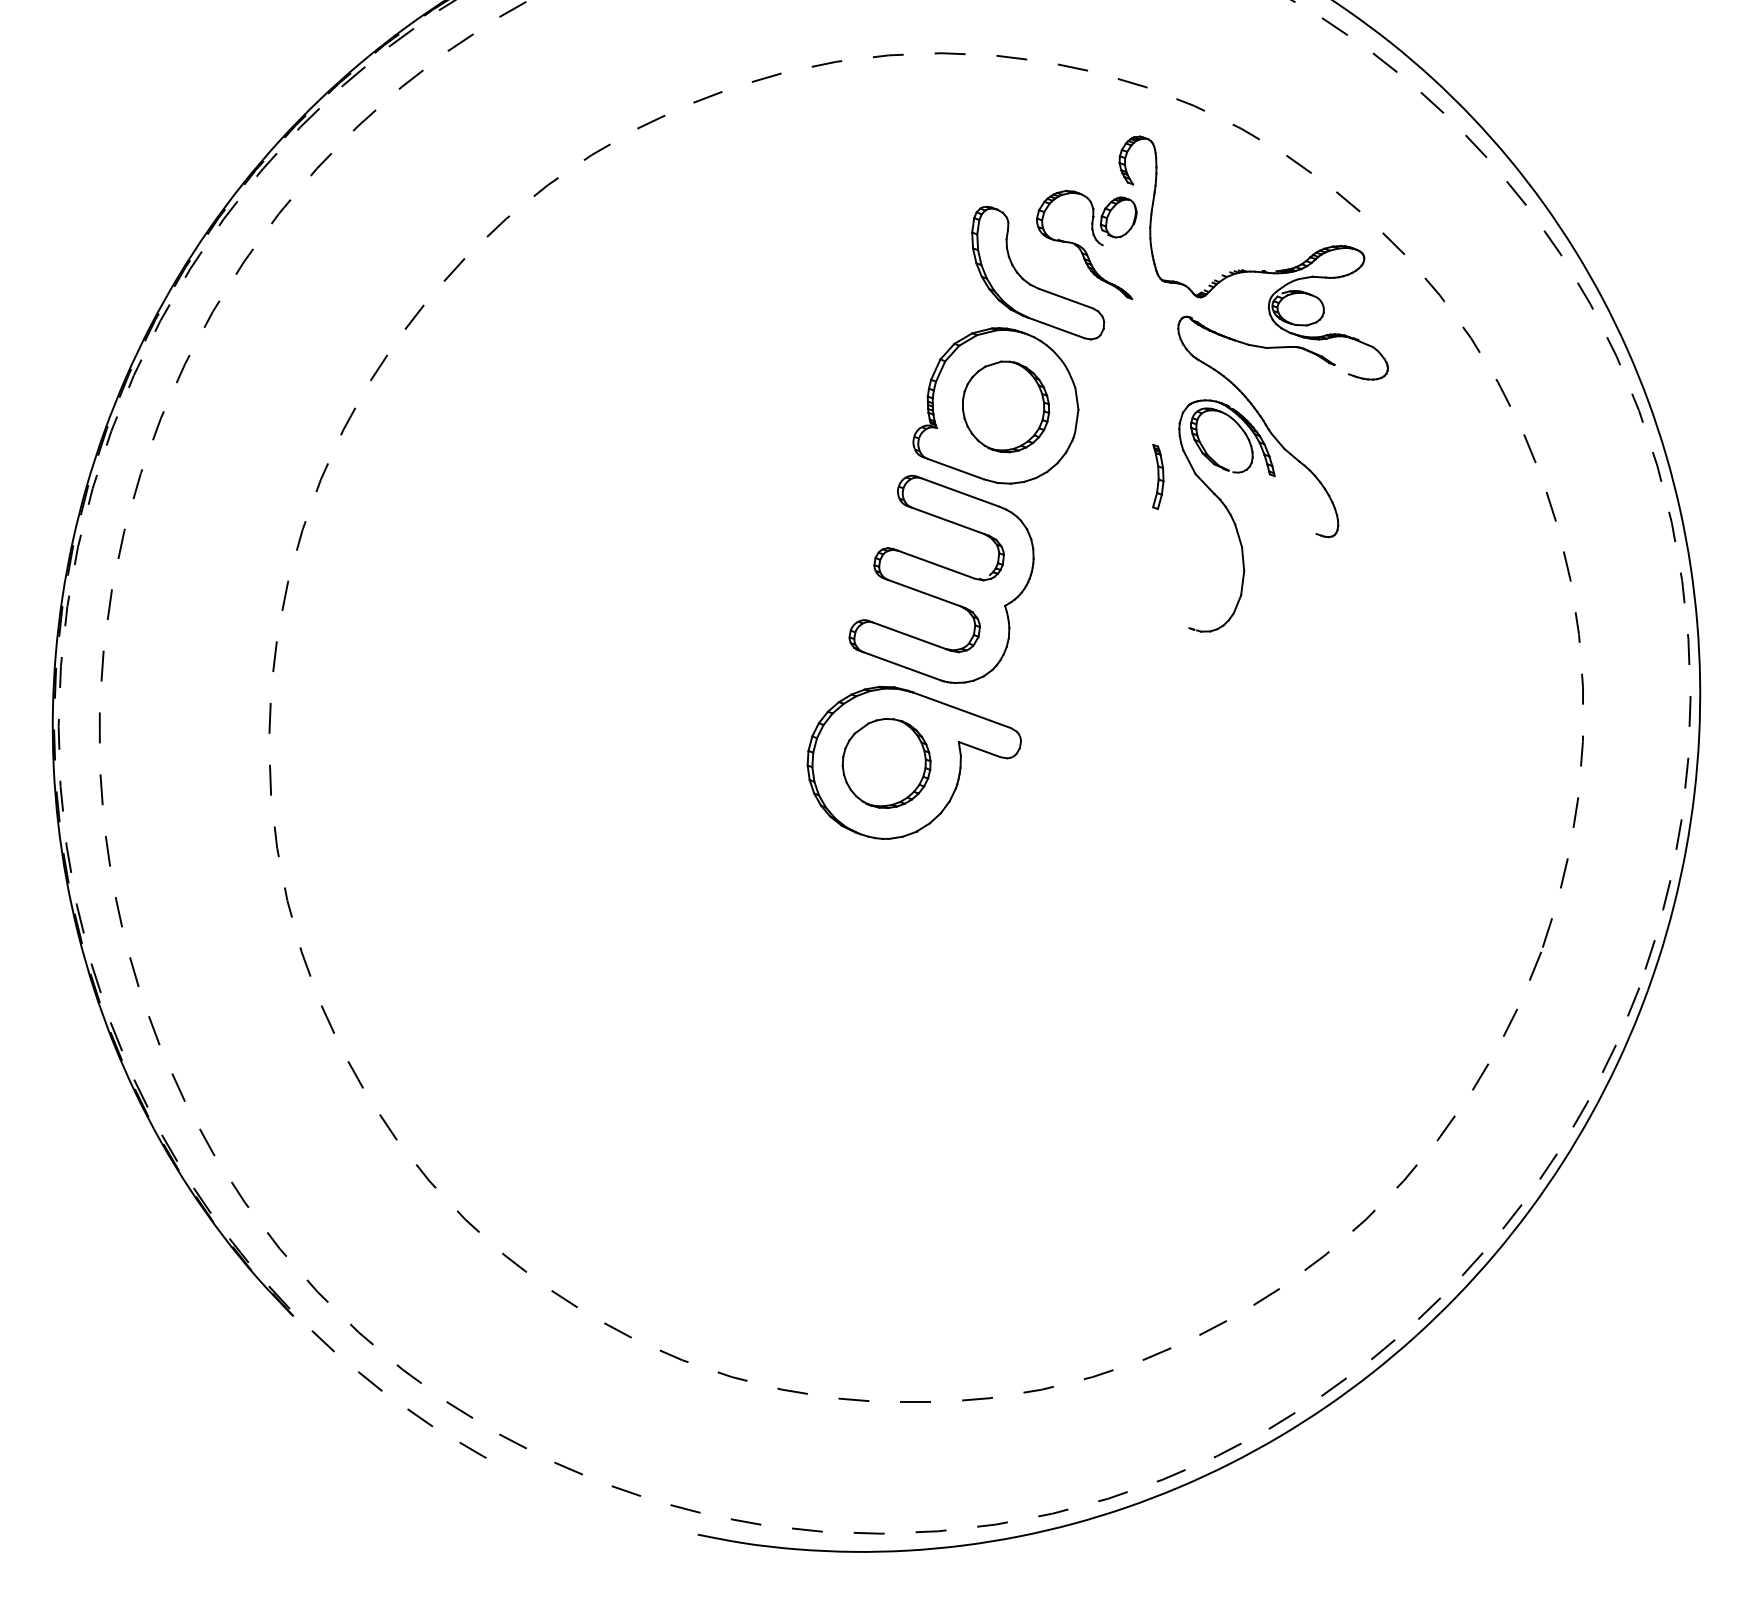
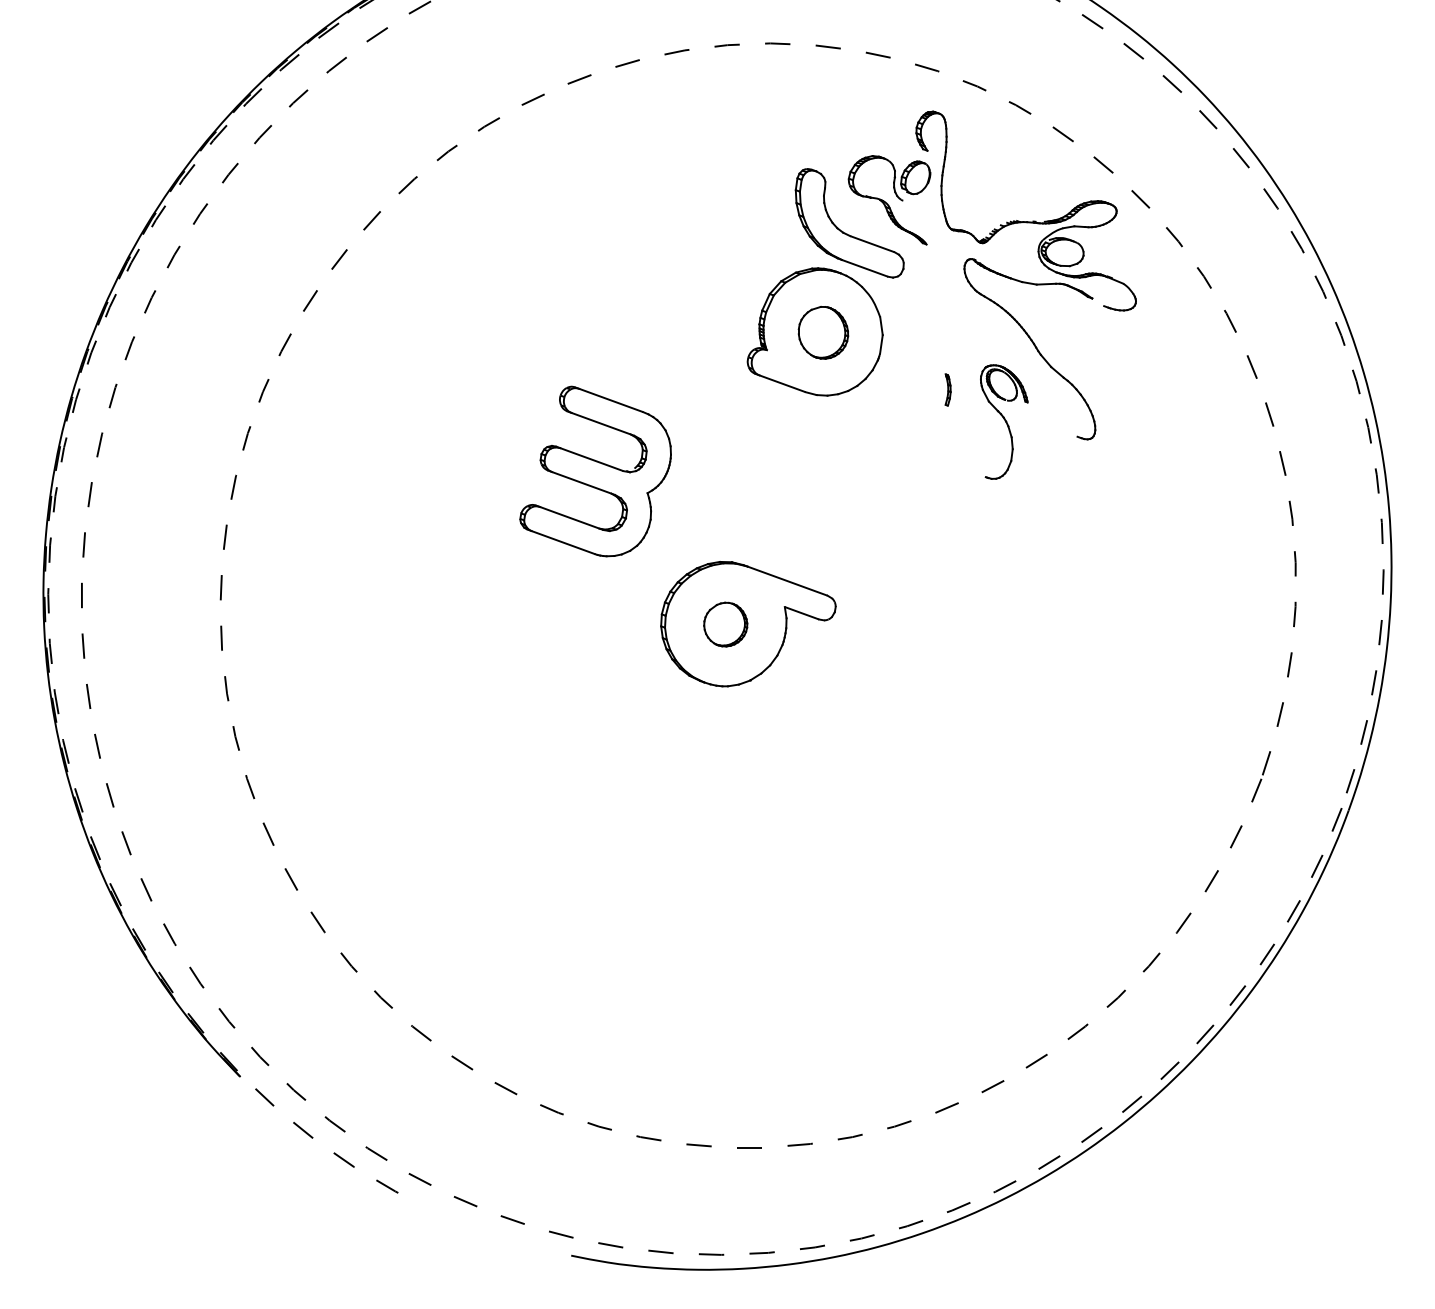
part: (1005, 406) -> (823, 332), size x0.7
part: (1158, 476) -> (948, 389), size x0.6
part: (1226, 515) -> (1003, 421), size x0.6
part: (941, 578) -> (595, 470), moved
part: (886, 763) -> (725, 624), size x0.6

